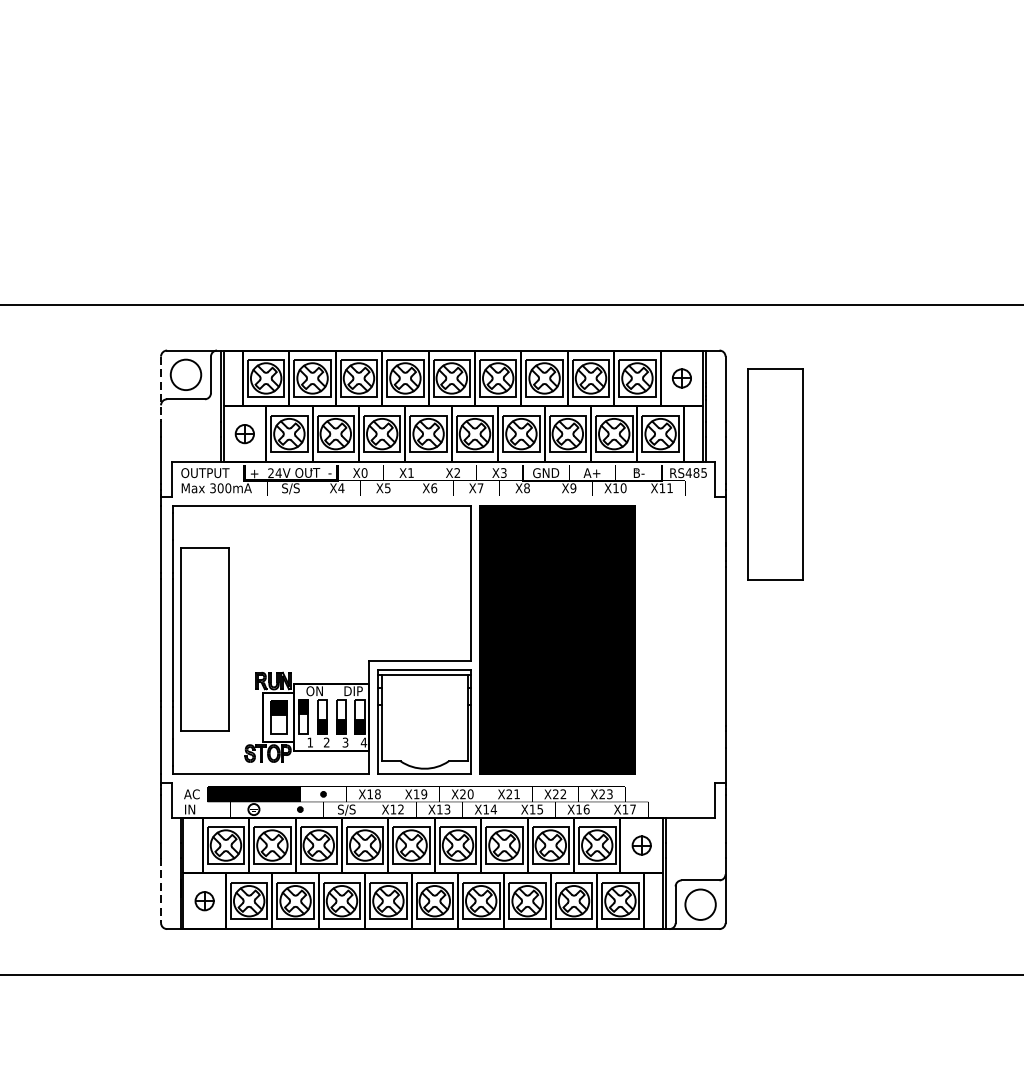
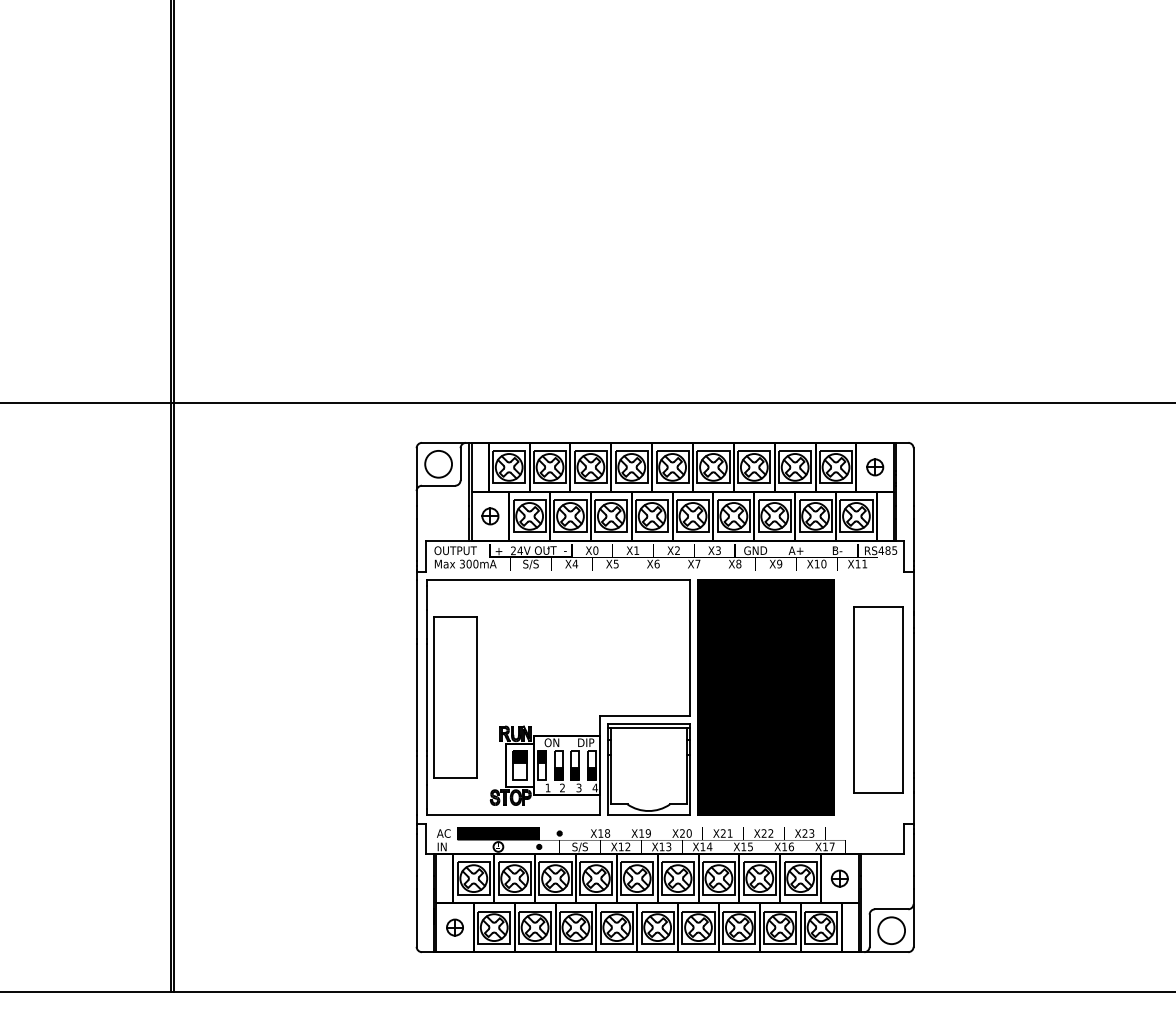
line: (160, 388) -> (416, 476), dashed -> solid
part: (775, 473) -> (878, 699), moved
line: (160, 890) -> (416, 918), dashed -> solid

